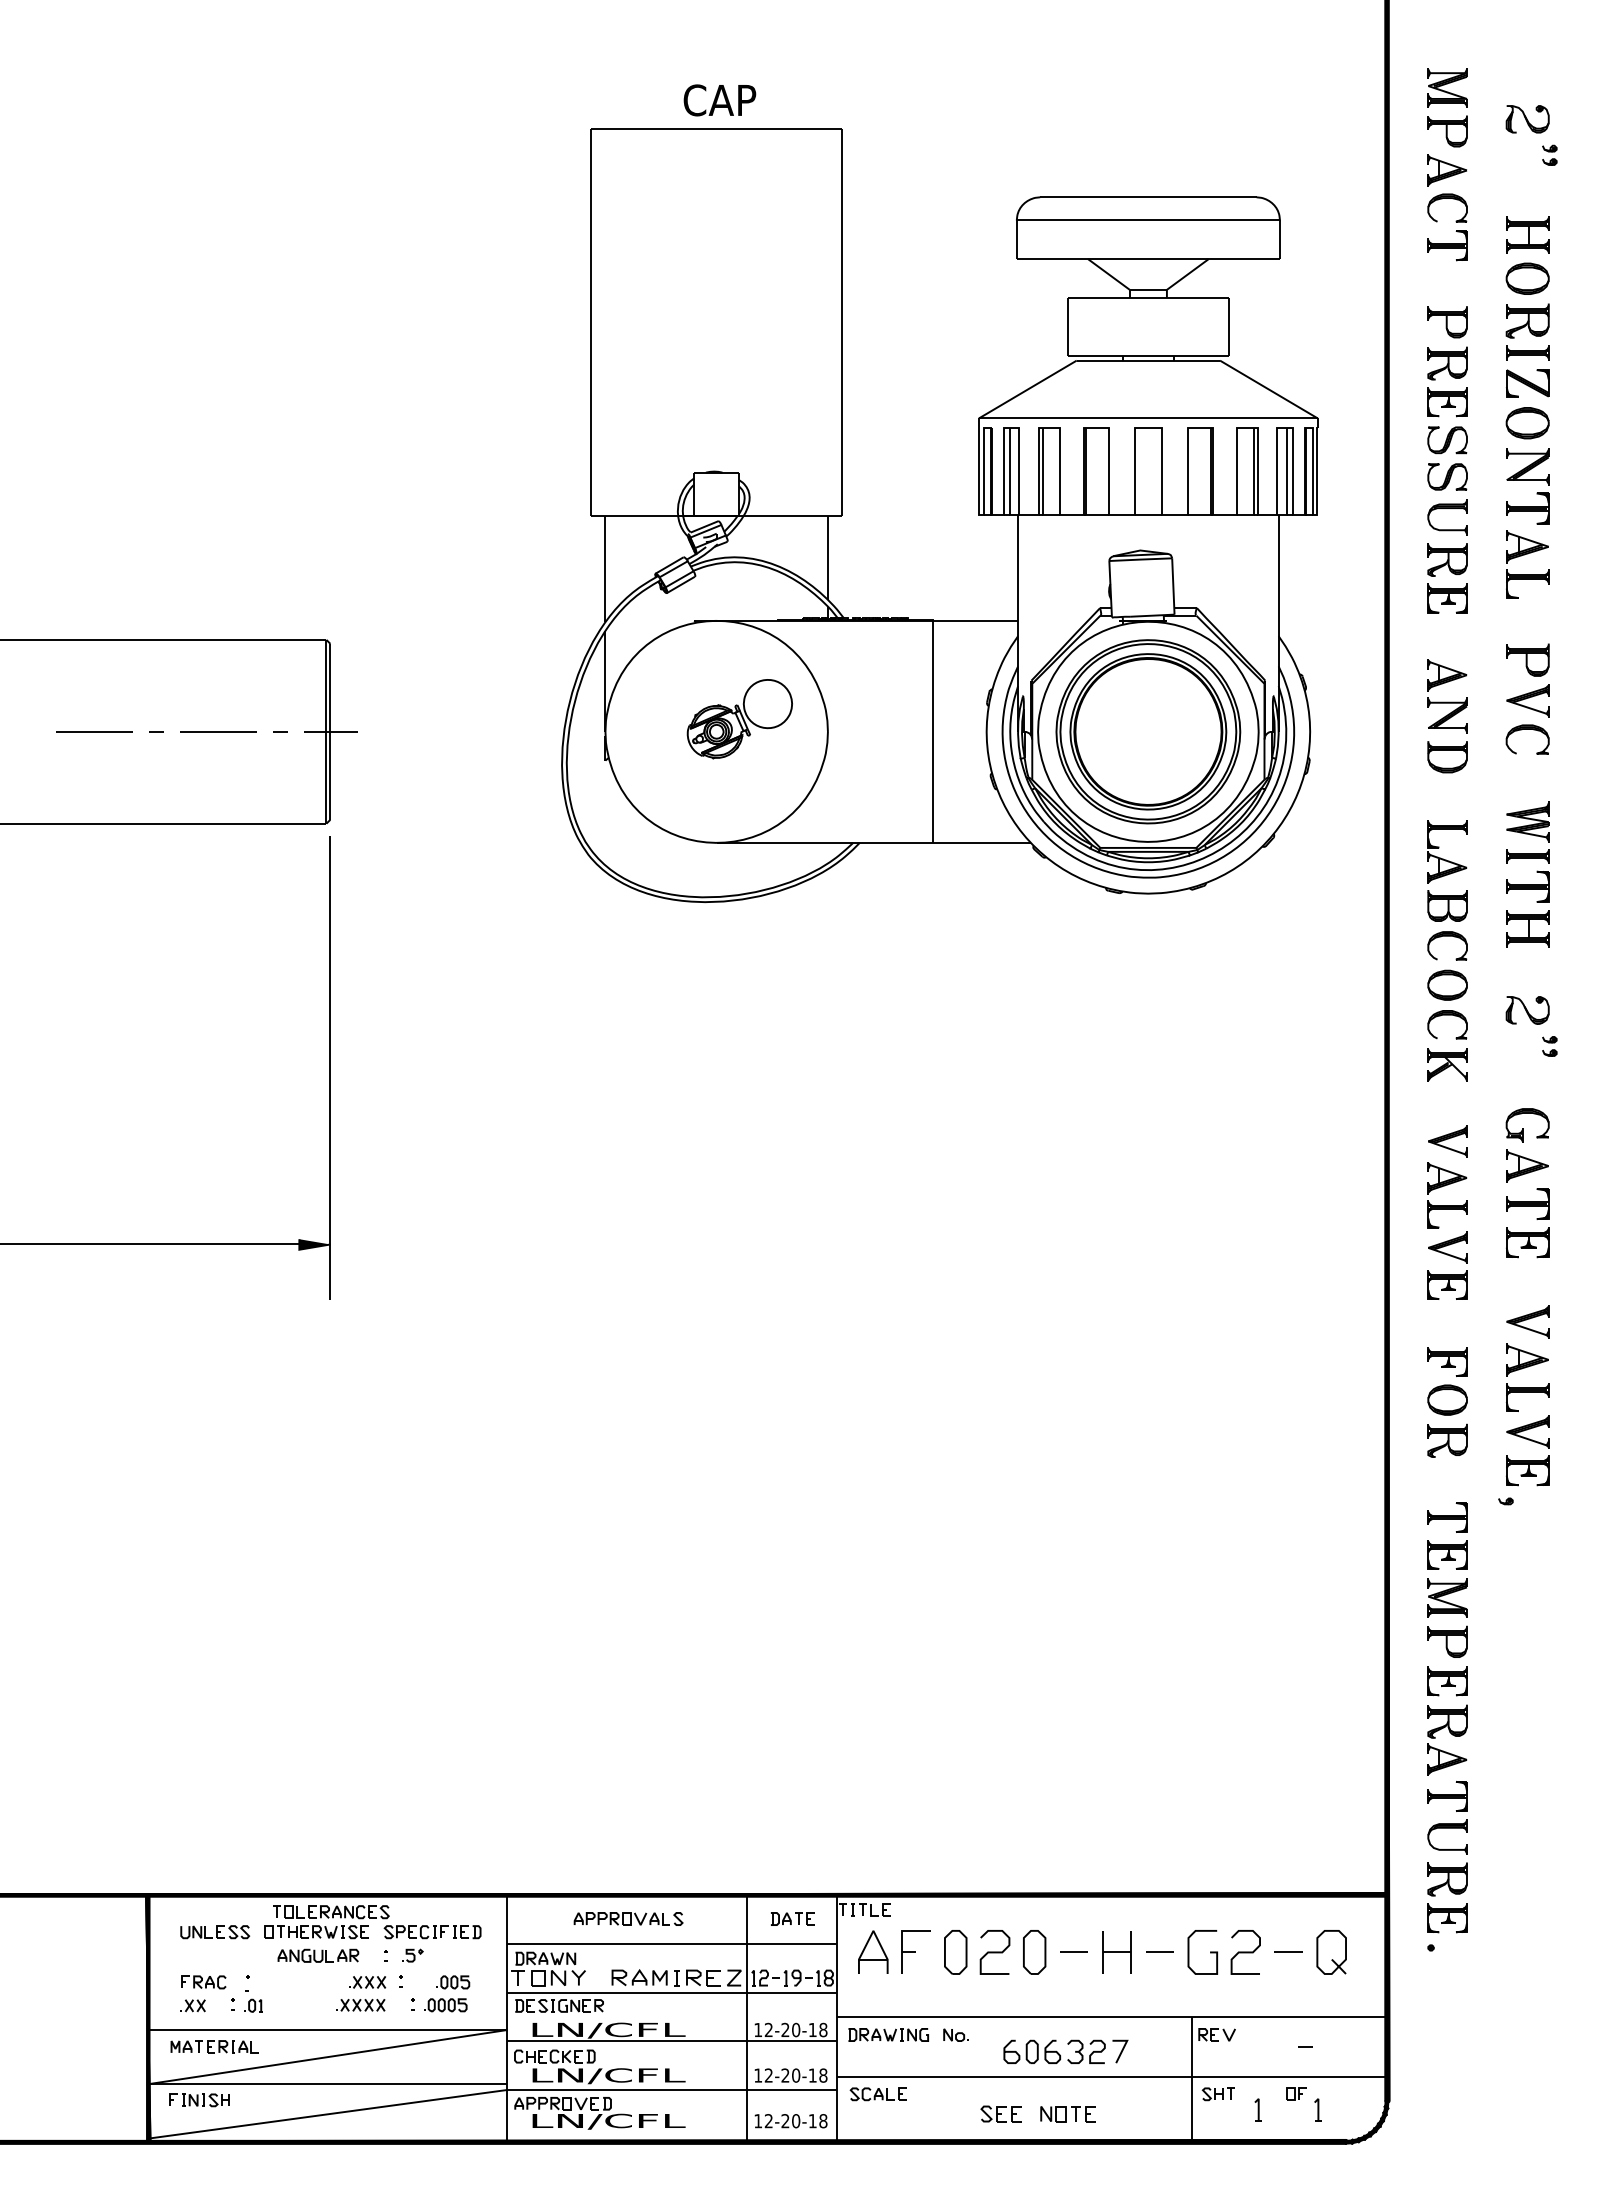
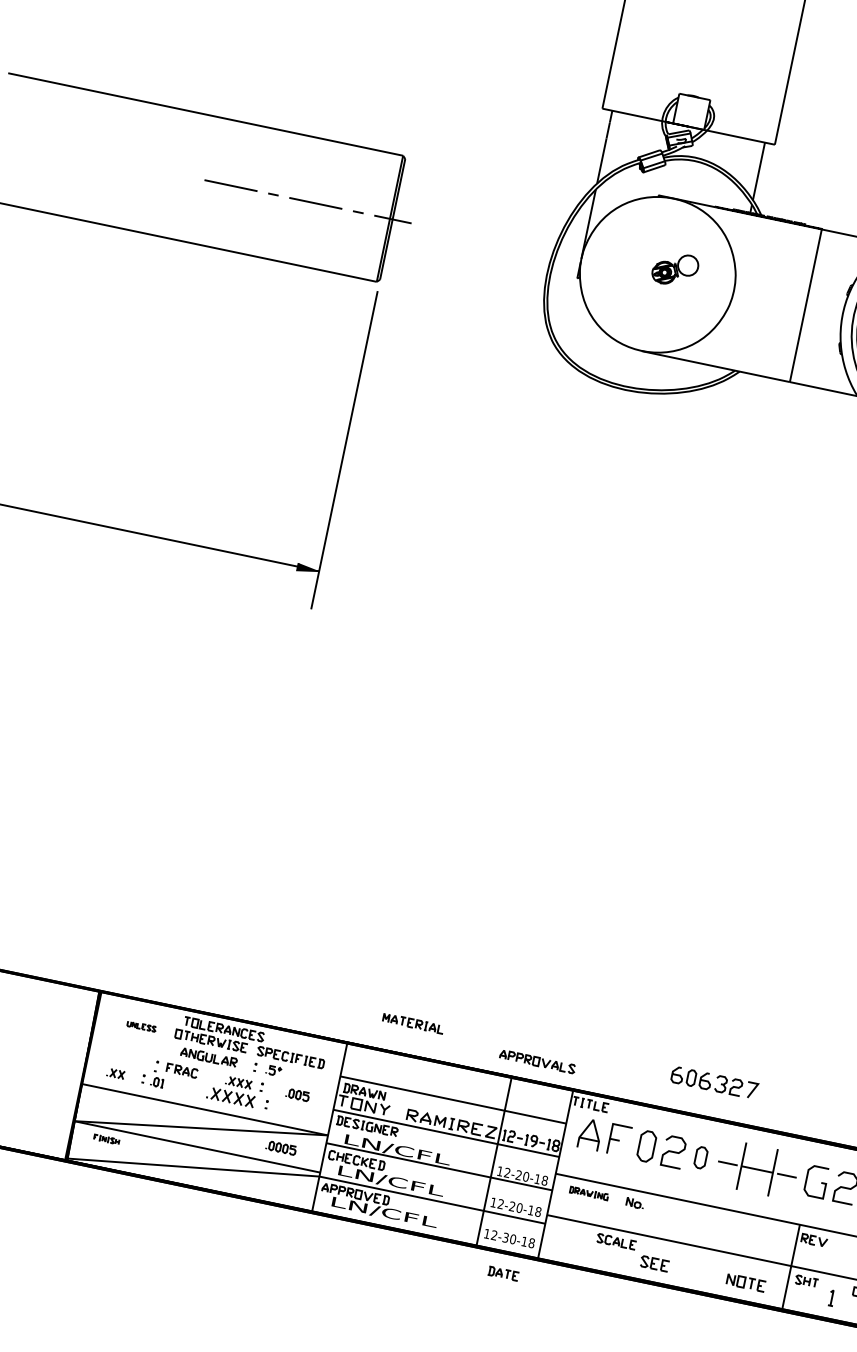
part: (739, 719) -> (675, 269), size x0.6
part: (628, 1918) -> (537, 1061), moved
part: (792, 1918) -> (503, 1273), moved
part: (215, 1932) -> (141, 1026), size x0.6
part: (1034, 1952) -> (700, 1157), size x0.7
part: (1116, 1952) -> (757, 1169), size x1.6
part: (203, 1982) -> (181, 1070), moved
part: (360, 2005) -> (230, 1097), size x1.4
part: (445, 2005) -> (281, 1148), moved
part: (888, 2034) -> (588, 1193), size x0.7
part: (214, 2046) -> (413, 1023), moved
part: (1065, 2051) -> (714, 1082), moved
part: (877, 2094) -> (615, 1241), moved
part: (199, 2100) -> (106, 1139), size x0.6
part: (1067, 2114) -> (745, 1283), moved
text: (785, 2121) -> (505, 1238), 12-20-18 -> 12-30-18

